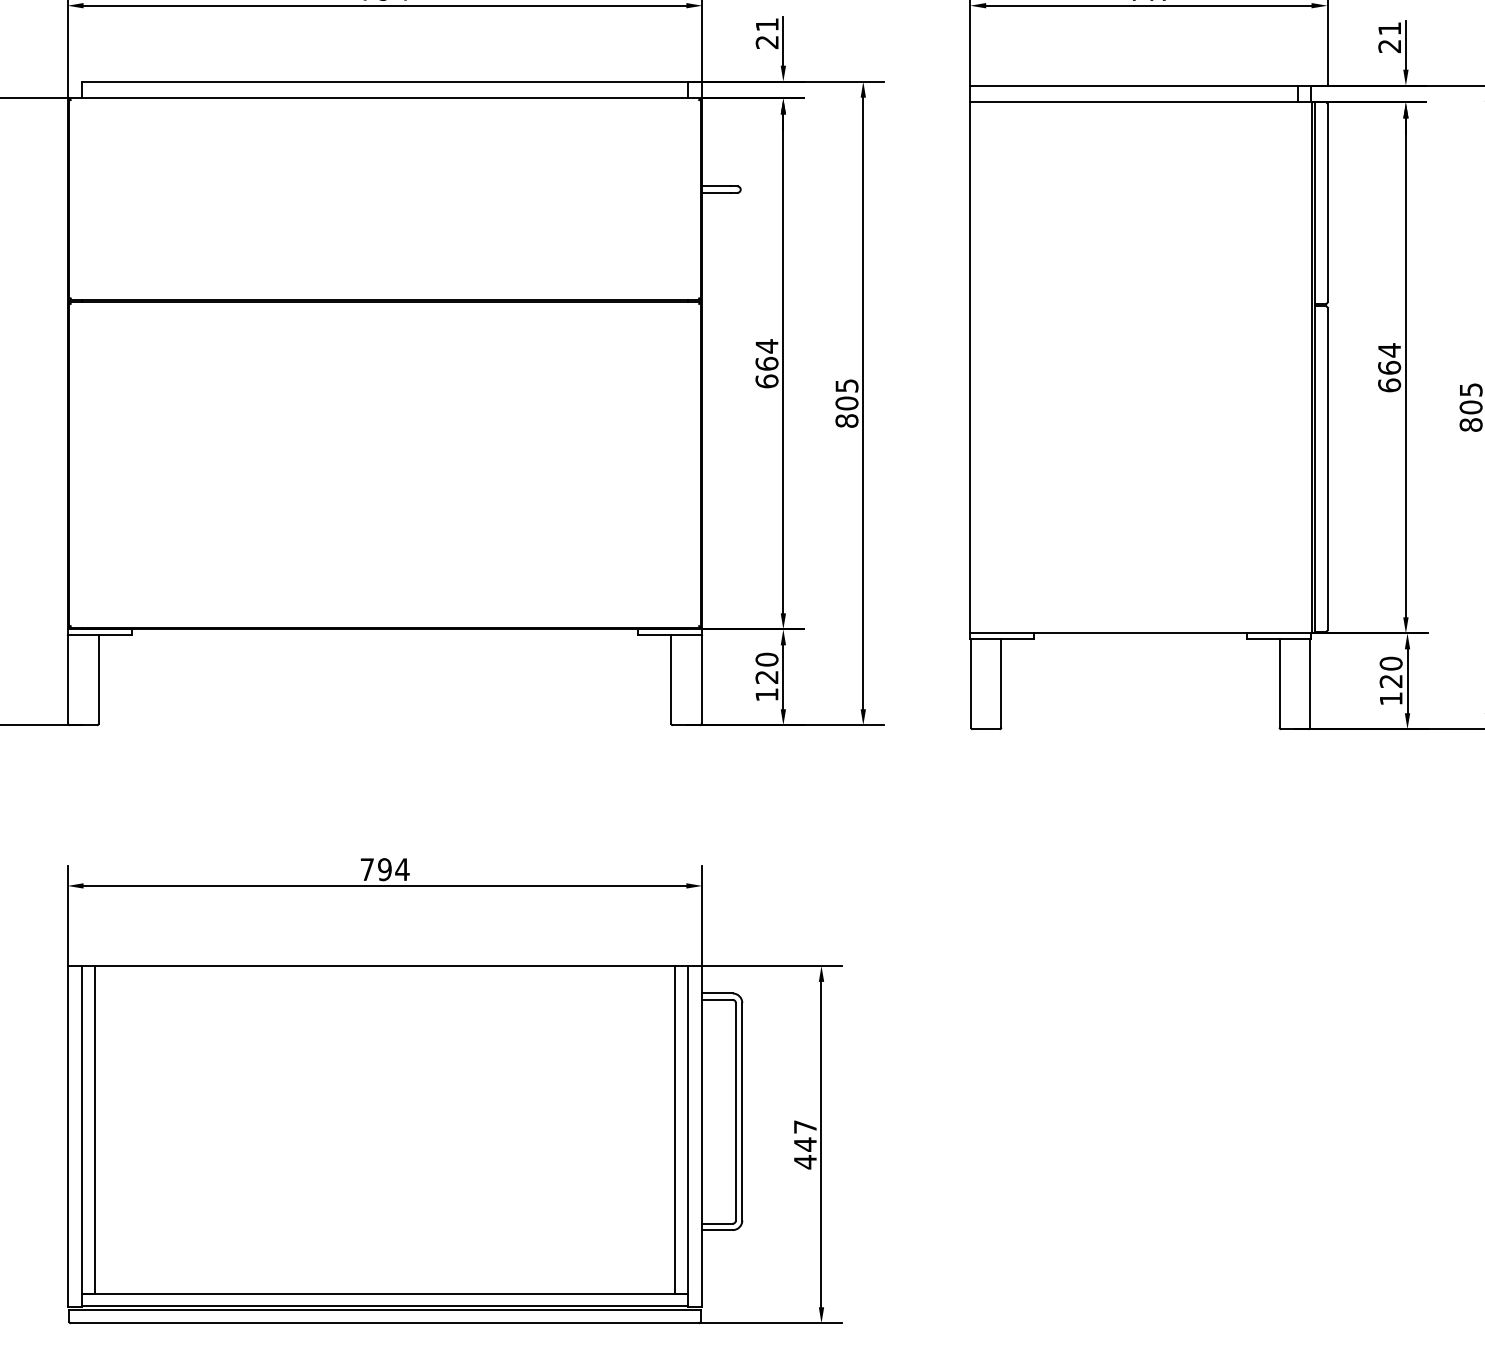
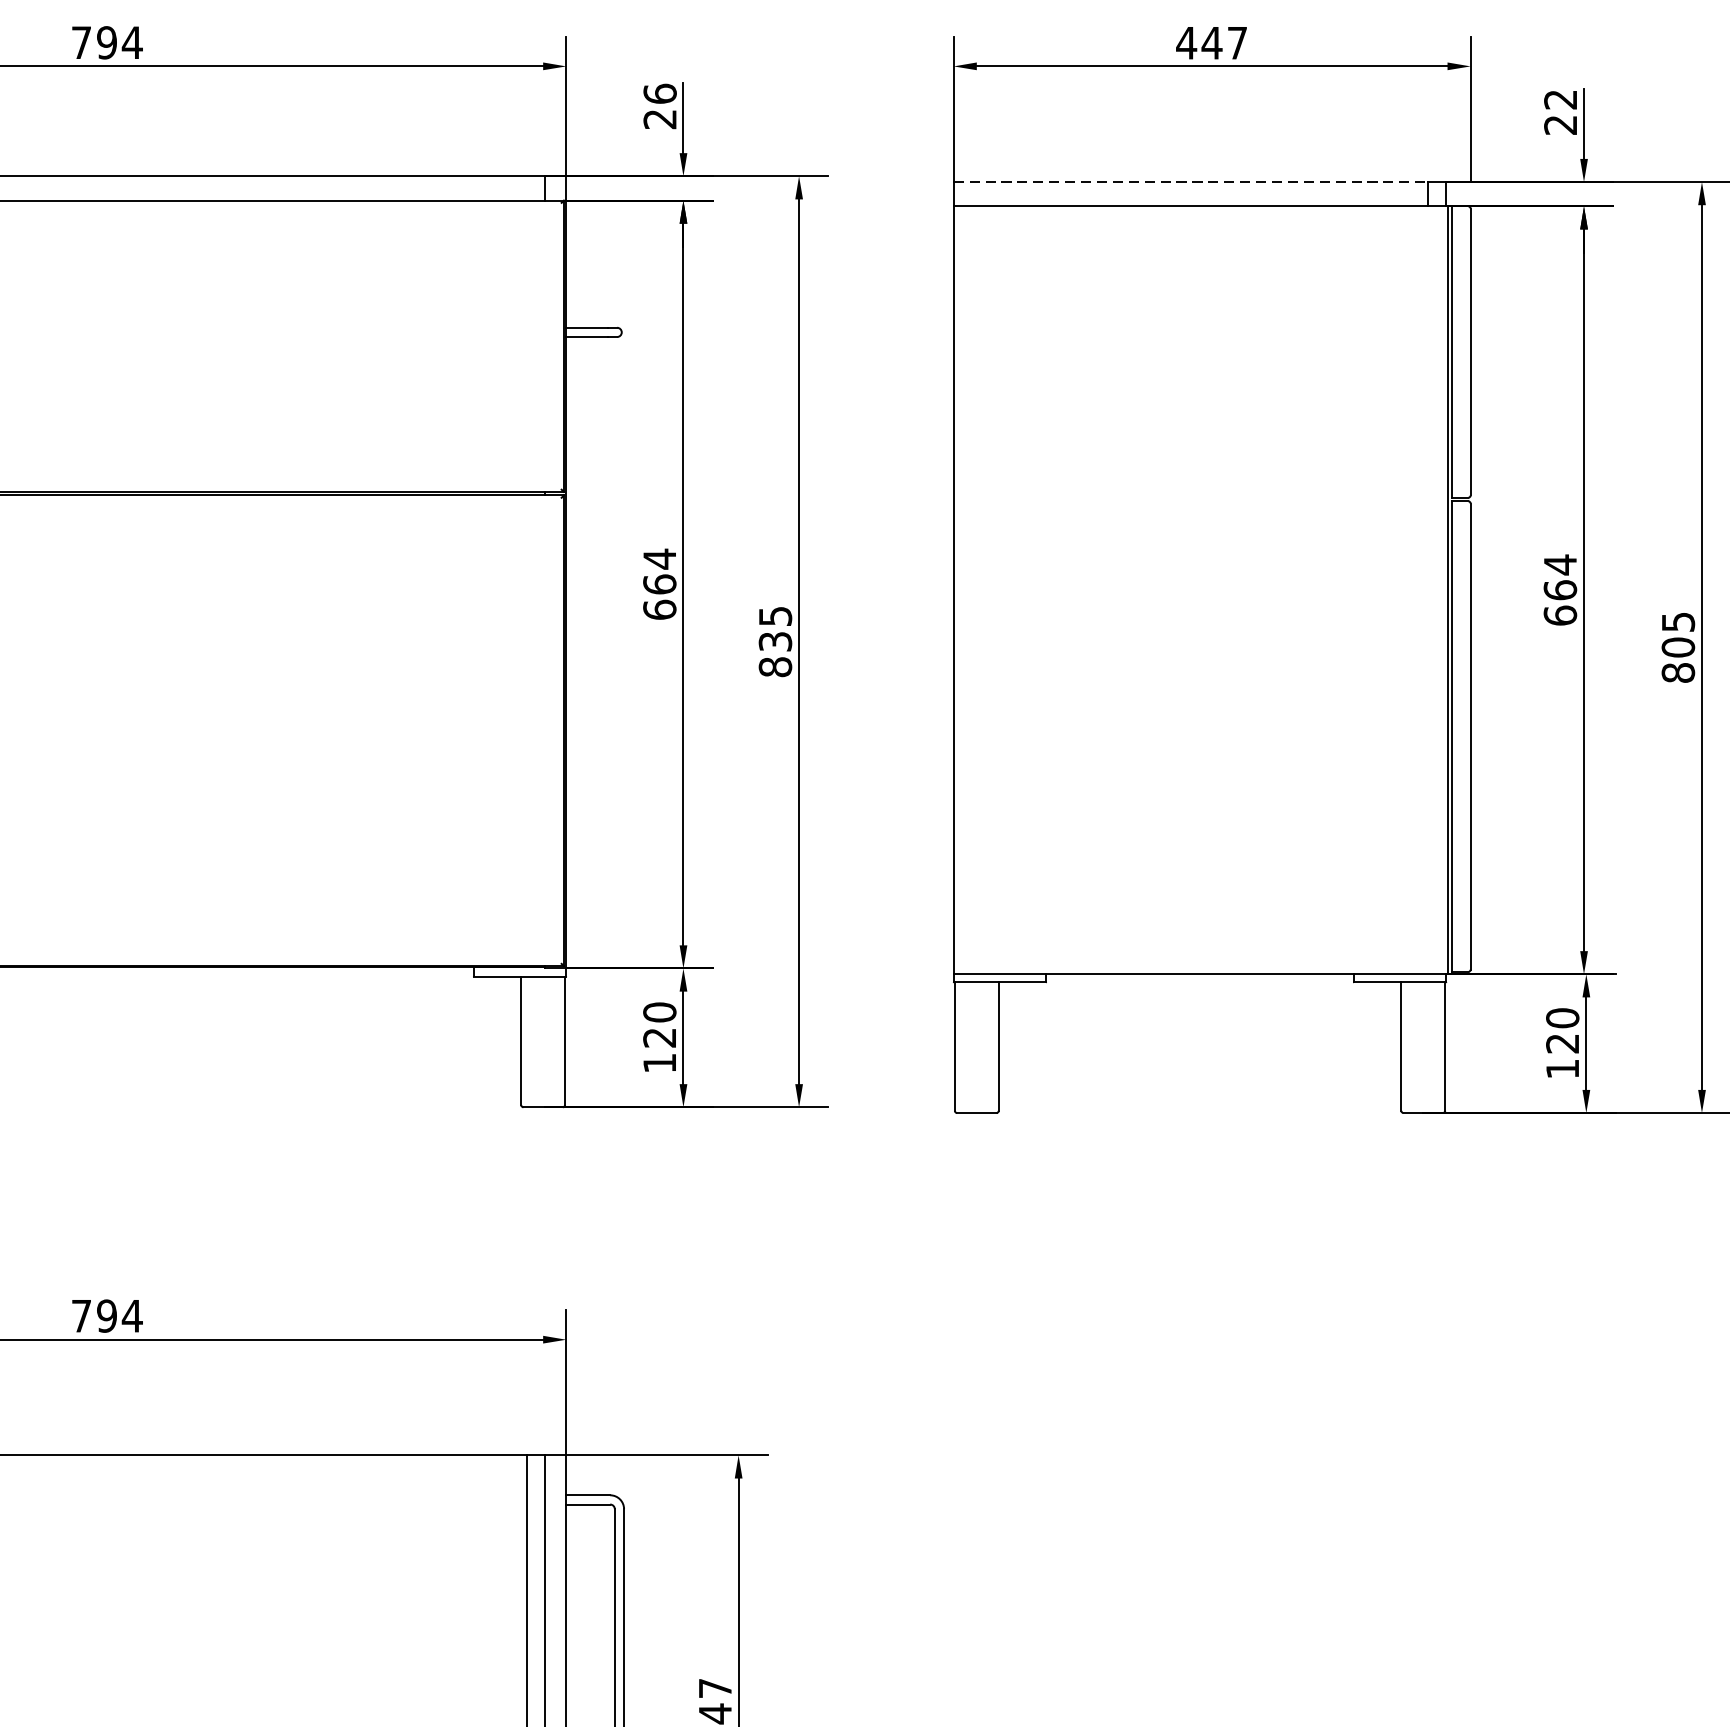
text: (766, 24) -> (659, 93), 21 -> 26
text: (1389, 28) -> (1560, 99), 21 -> 22
line: (1134, 85) -> (1191, 181), solid -> dashed
text: (846, 403) -> (774, 641), 805 -> 835

